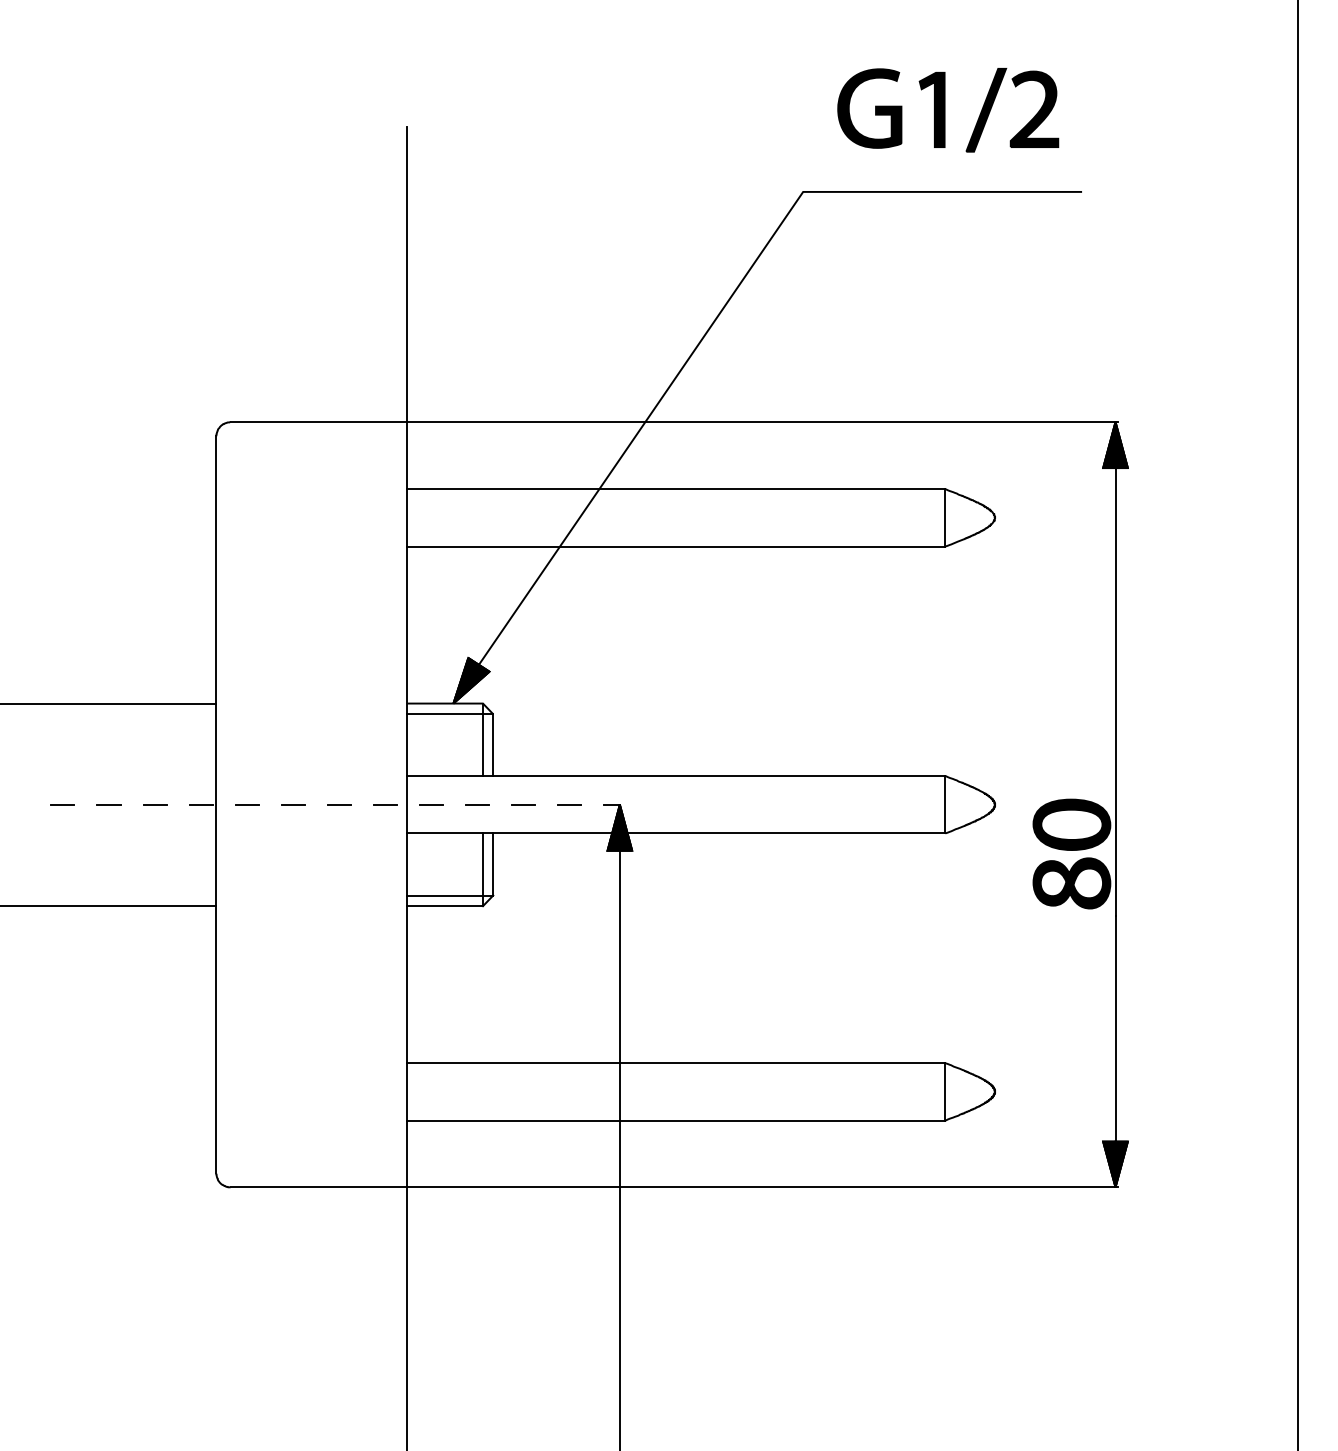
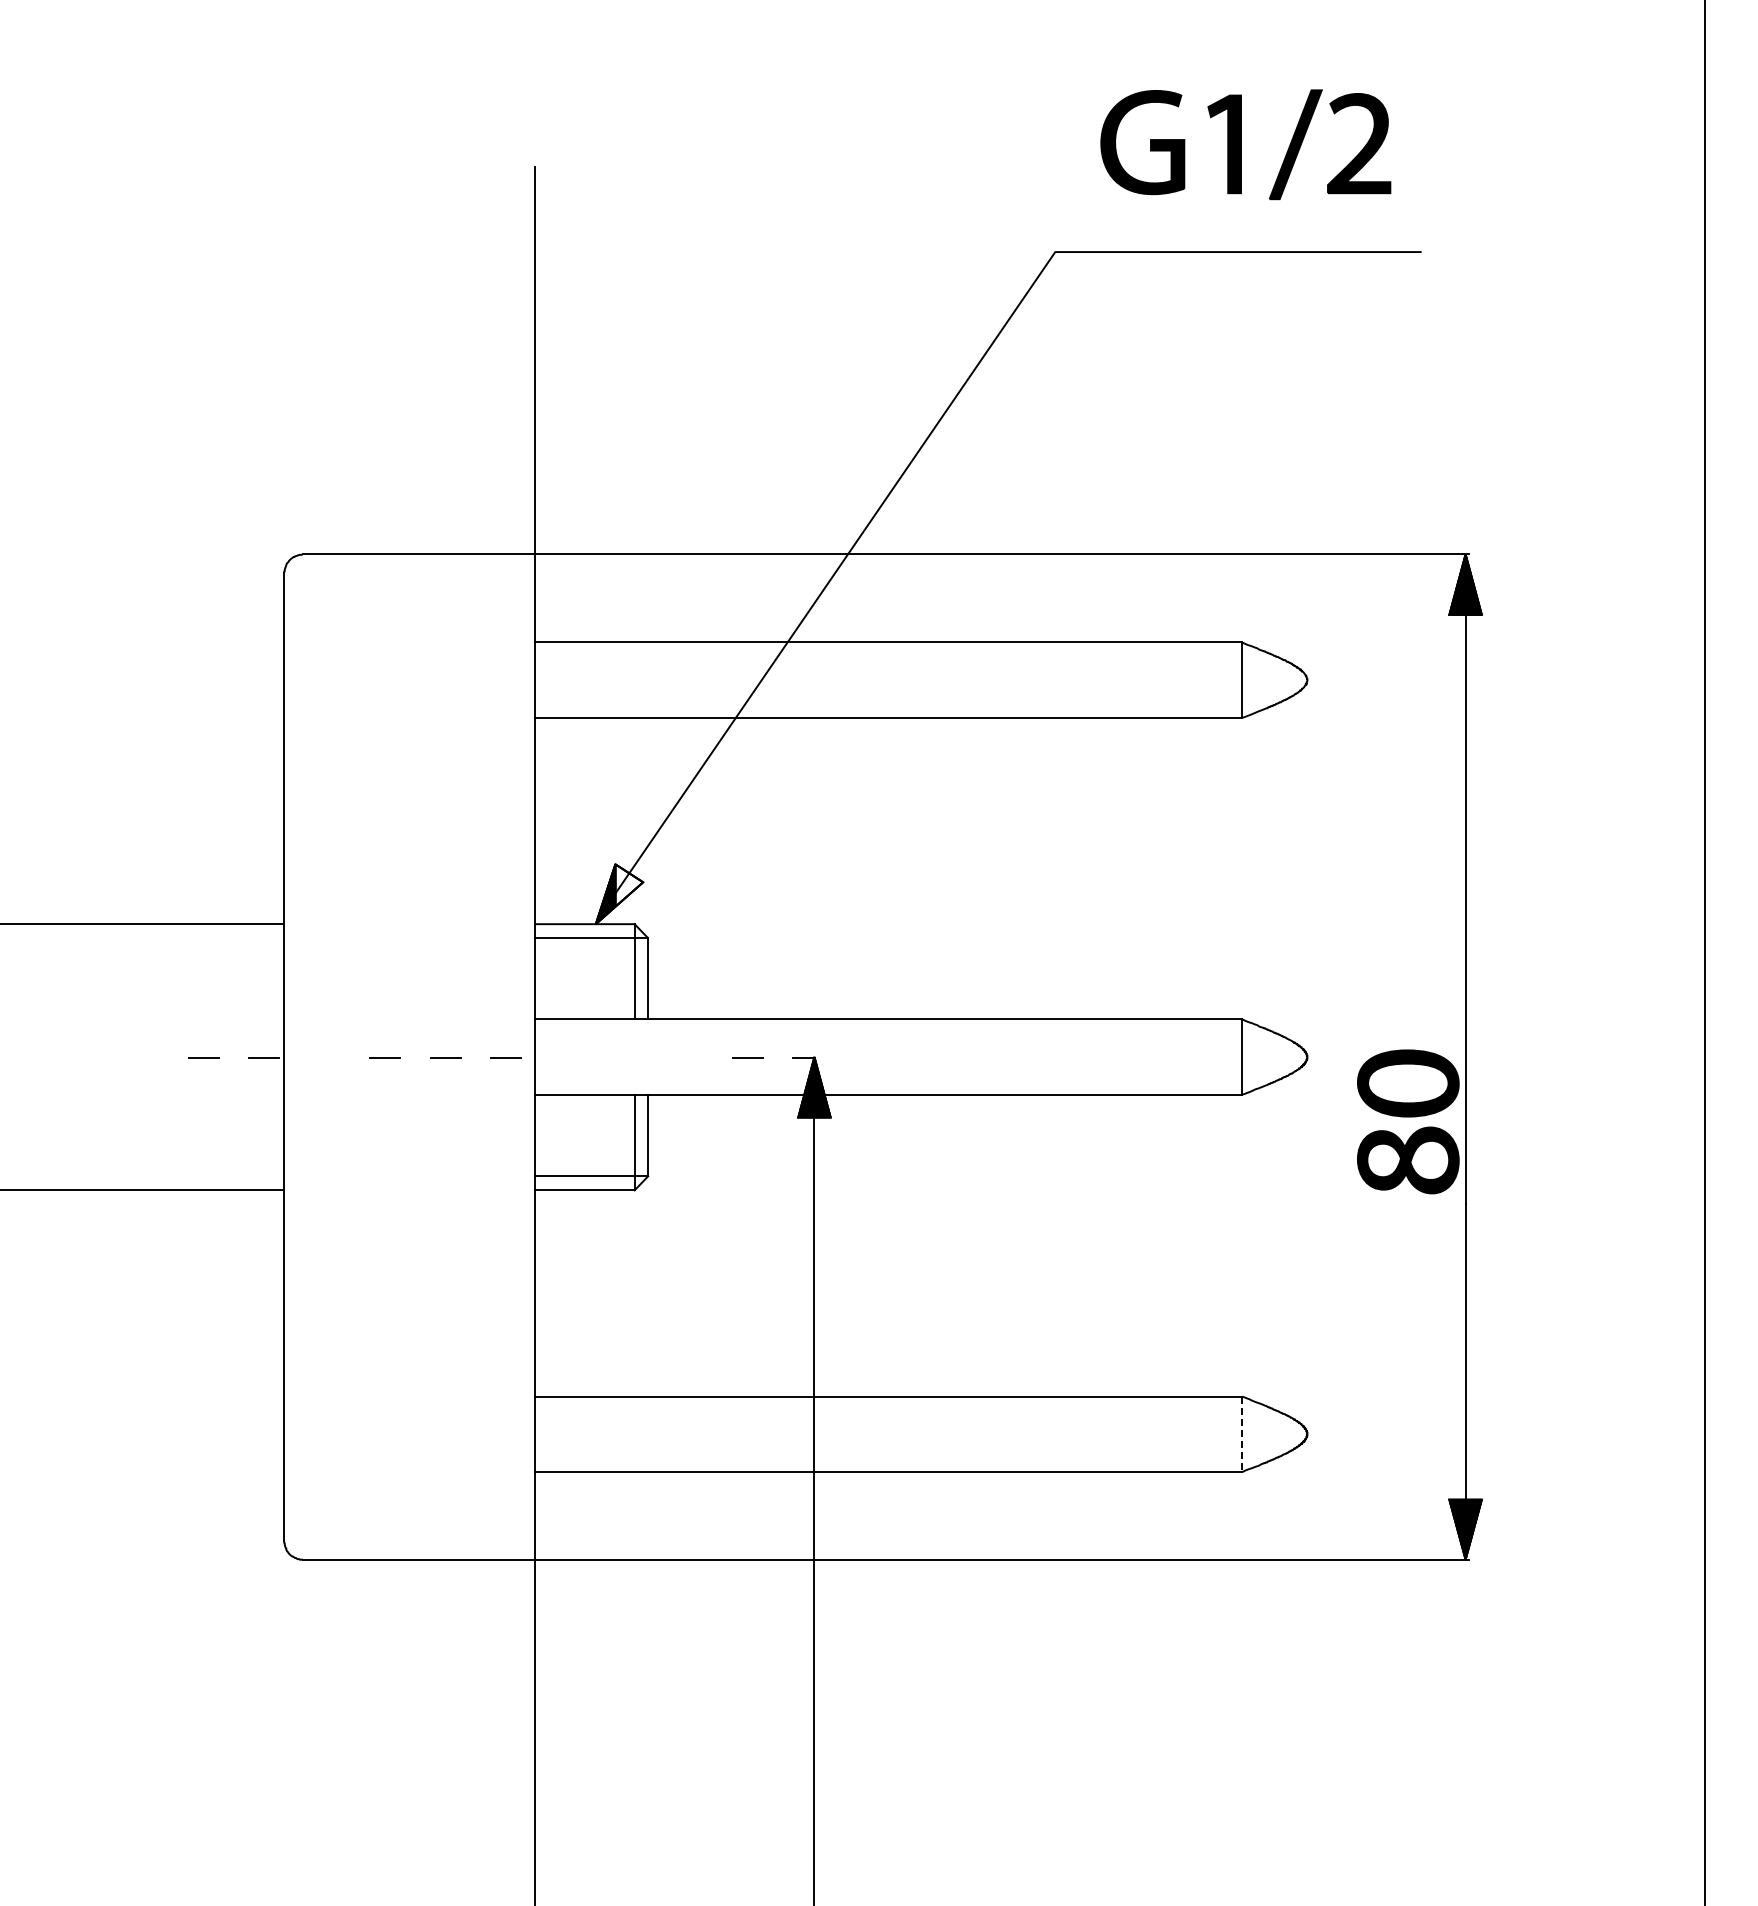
fill: (479, 674) -> (629, 885), removed
line: (62, 805) -> (82, 1057), removed
line: (109, 805) -> (143, 1057), removed
line: (246, 805) -> (324, 1057), removed
line: (431, 805) -> (566, 1057), removed
line: (476, 805) -> (626, 1057), removed
line: (523, 805) -> (687, 1057), removed
line: (945, 1092) -> (1242, 1434), solid -> dashed

